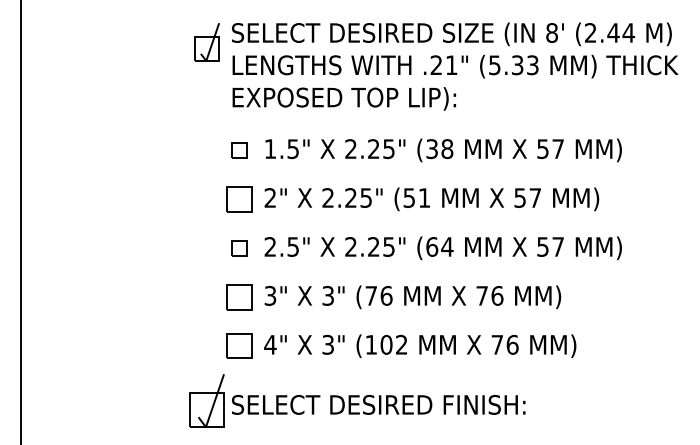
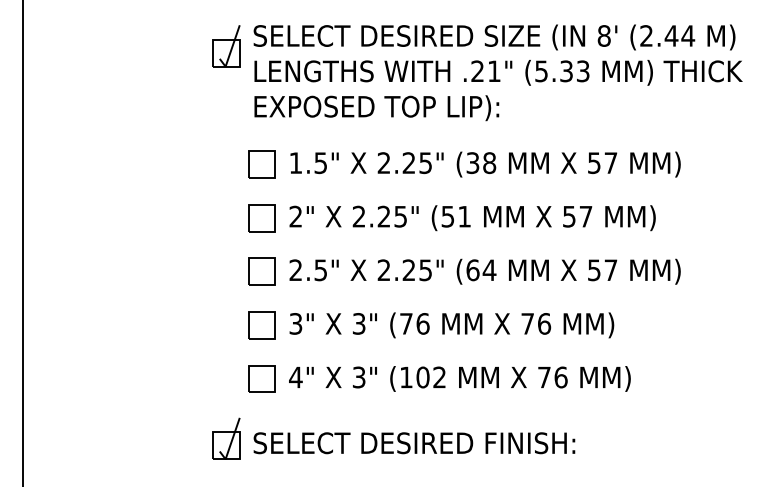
part: (239, 150) -> (261, 164), size x1.67
part: (239, 248) -> (261, 271), size x1.67
part: (207, 400) -> (226, 438), size x0.71

